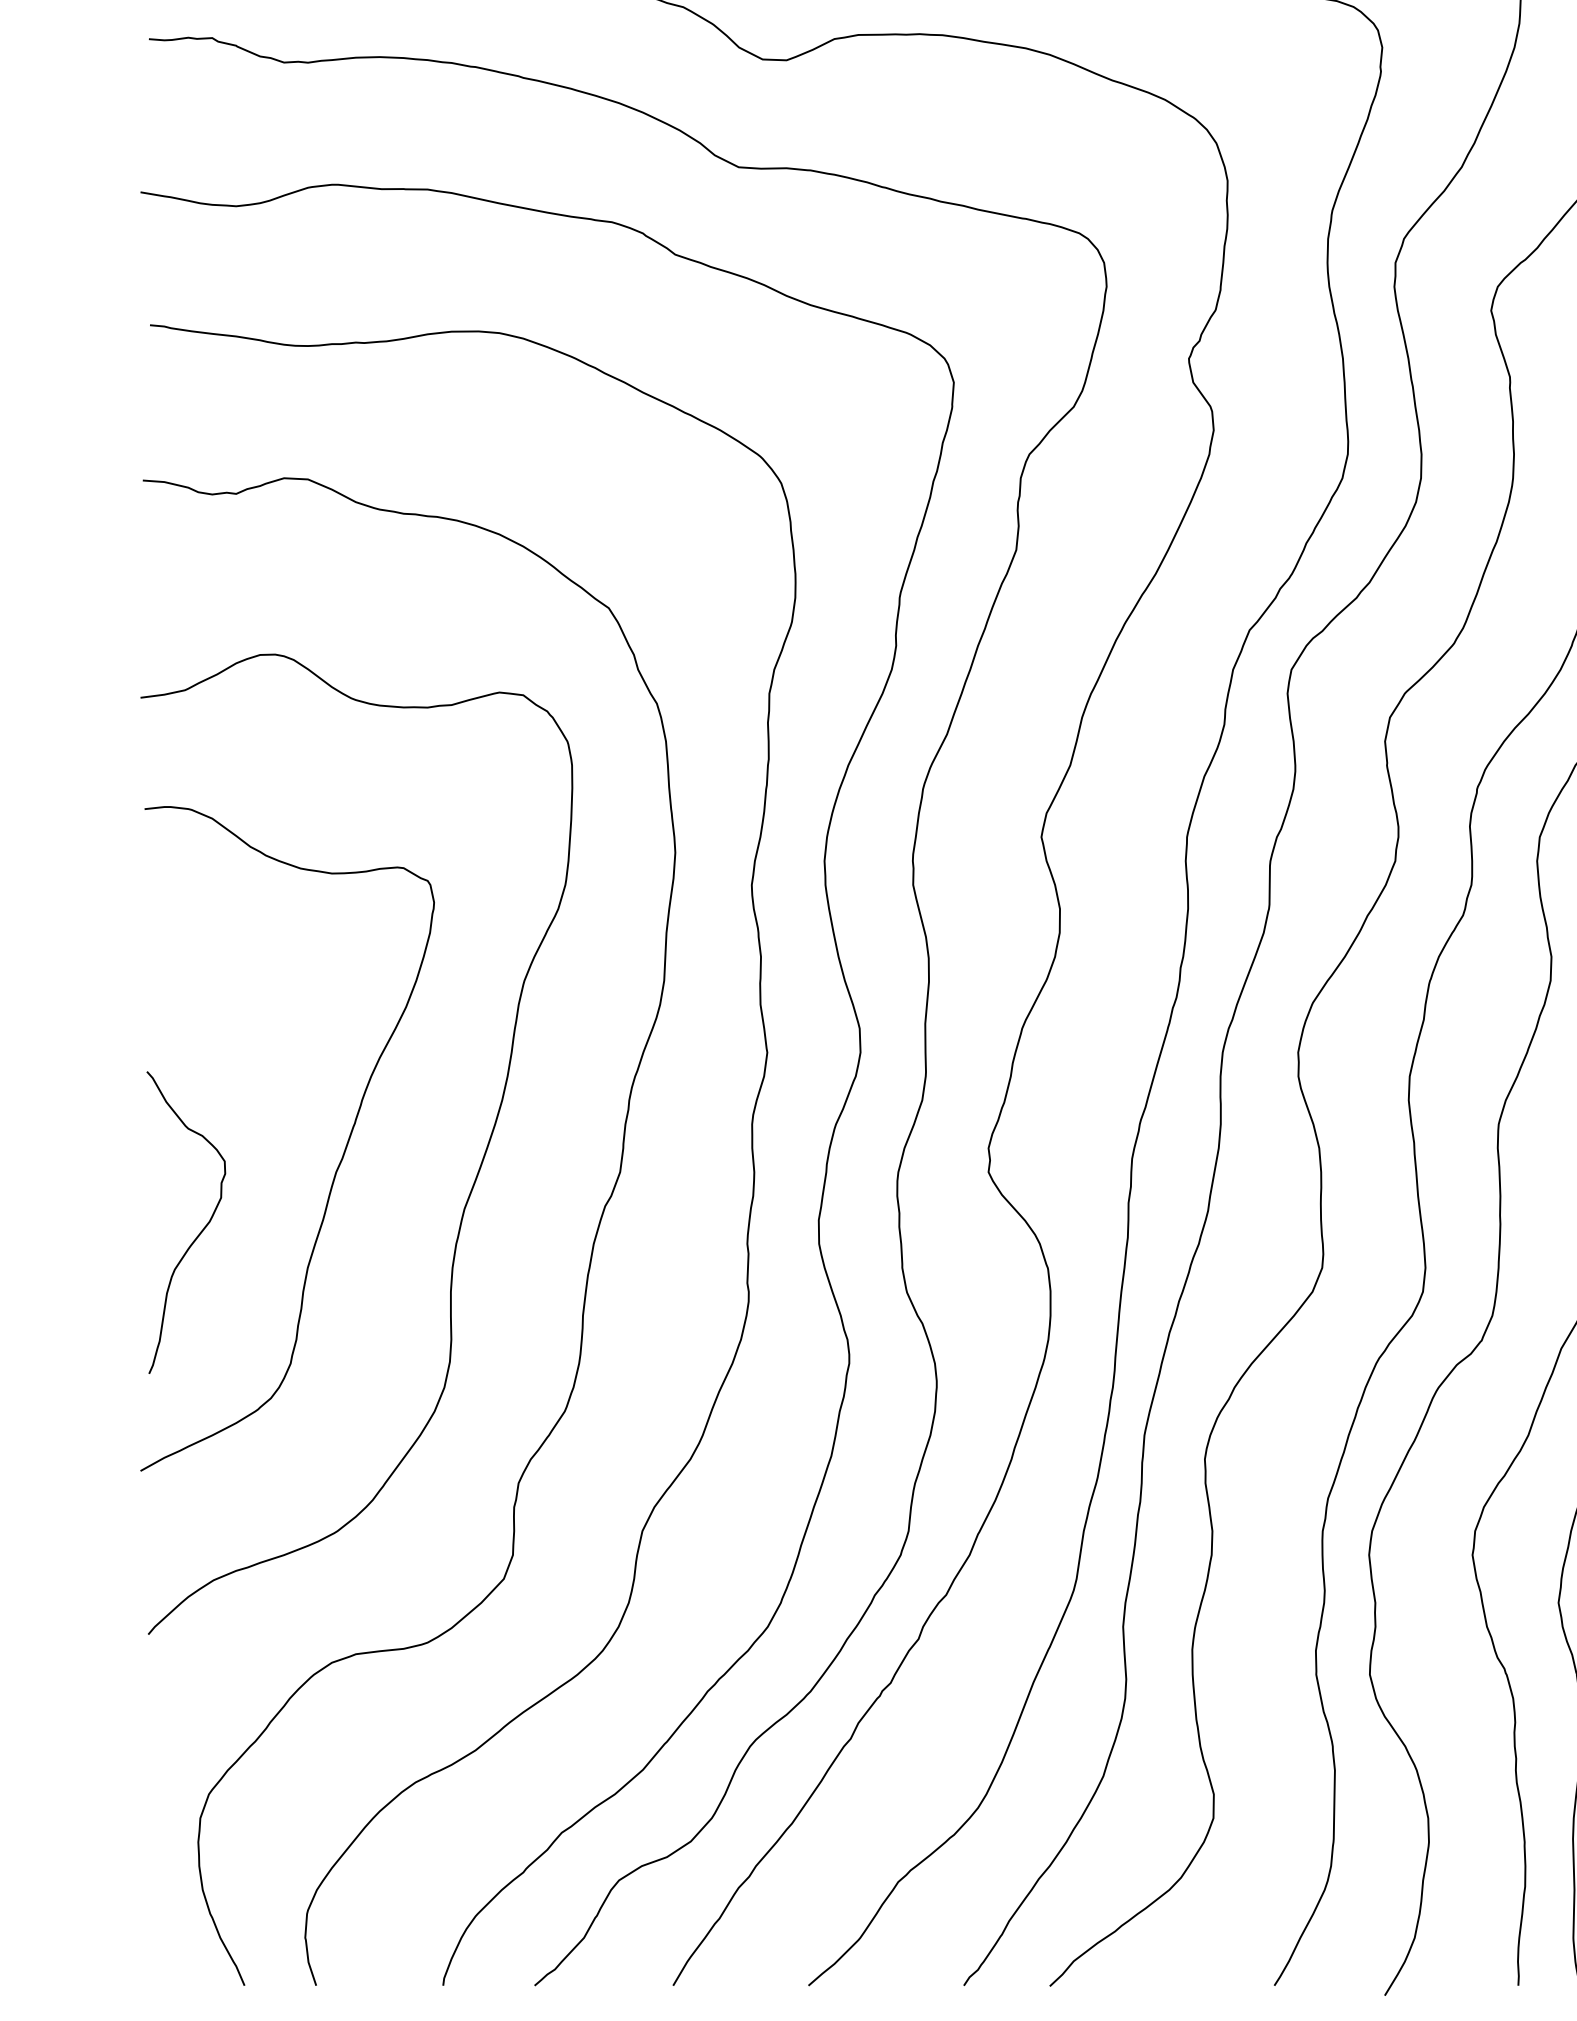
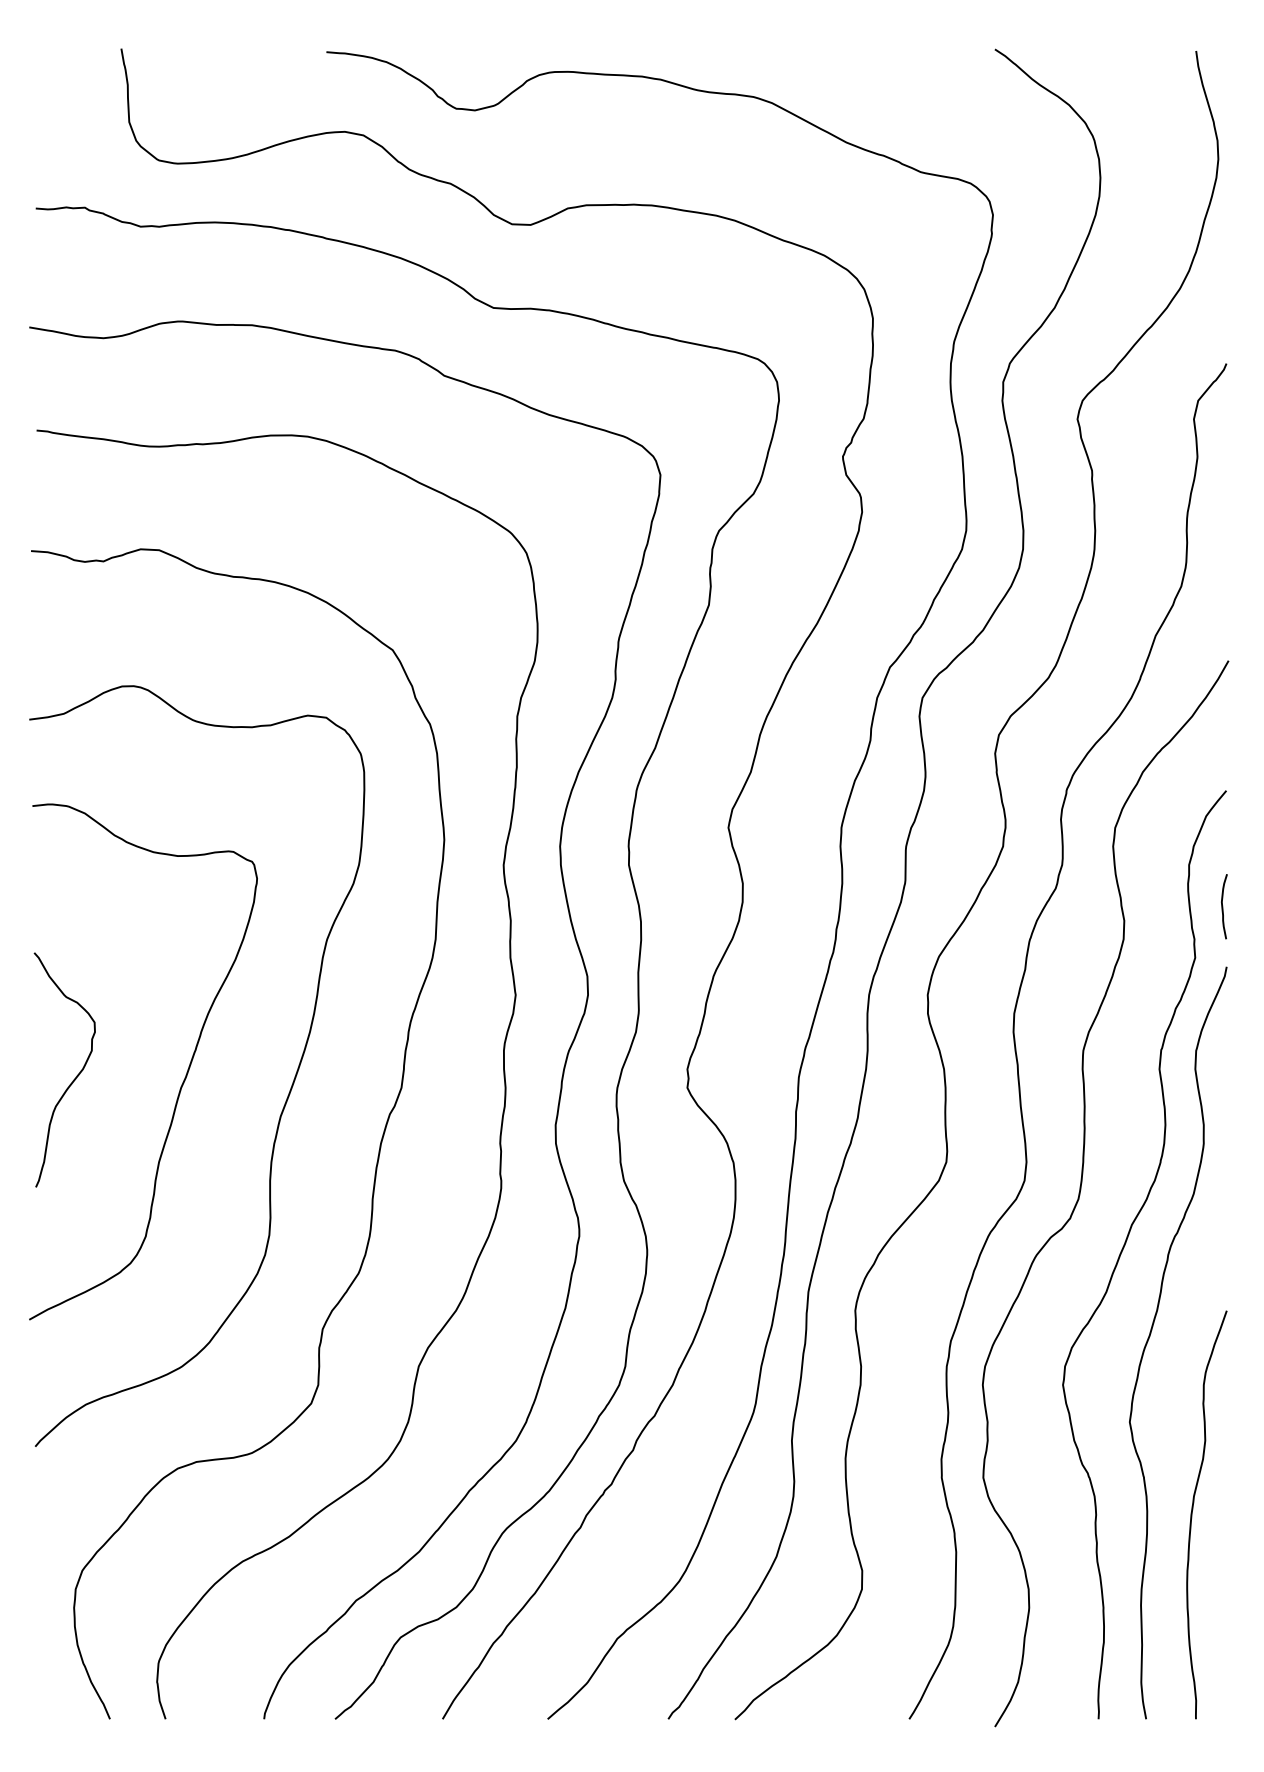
curve: (201, 1229) -> (76, 1075), moved

